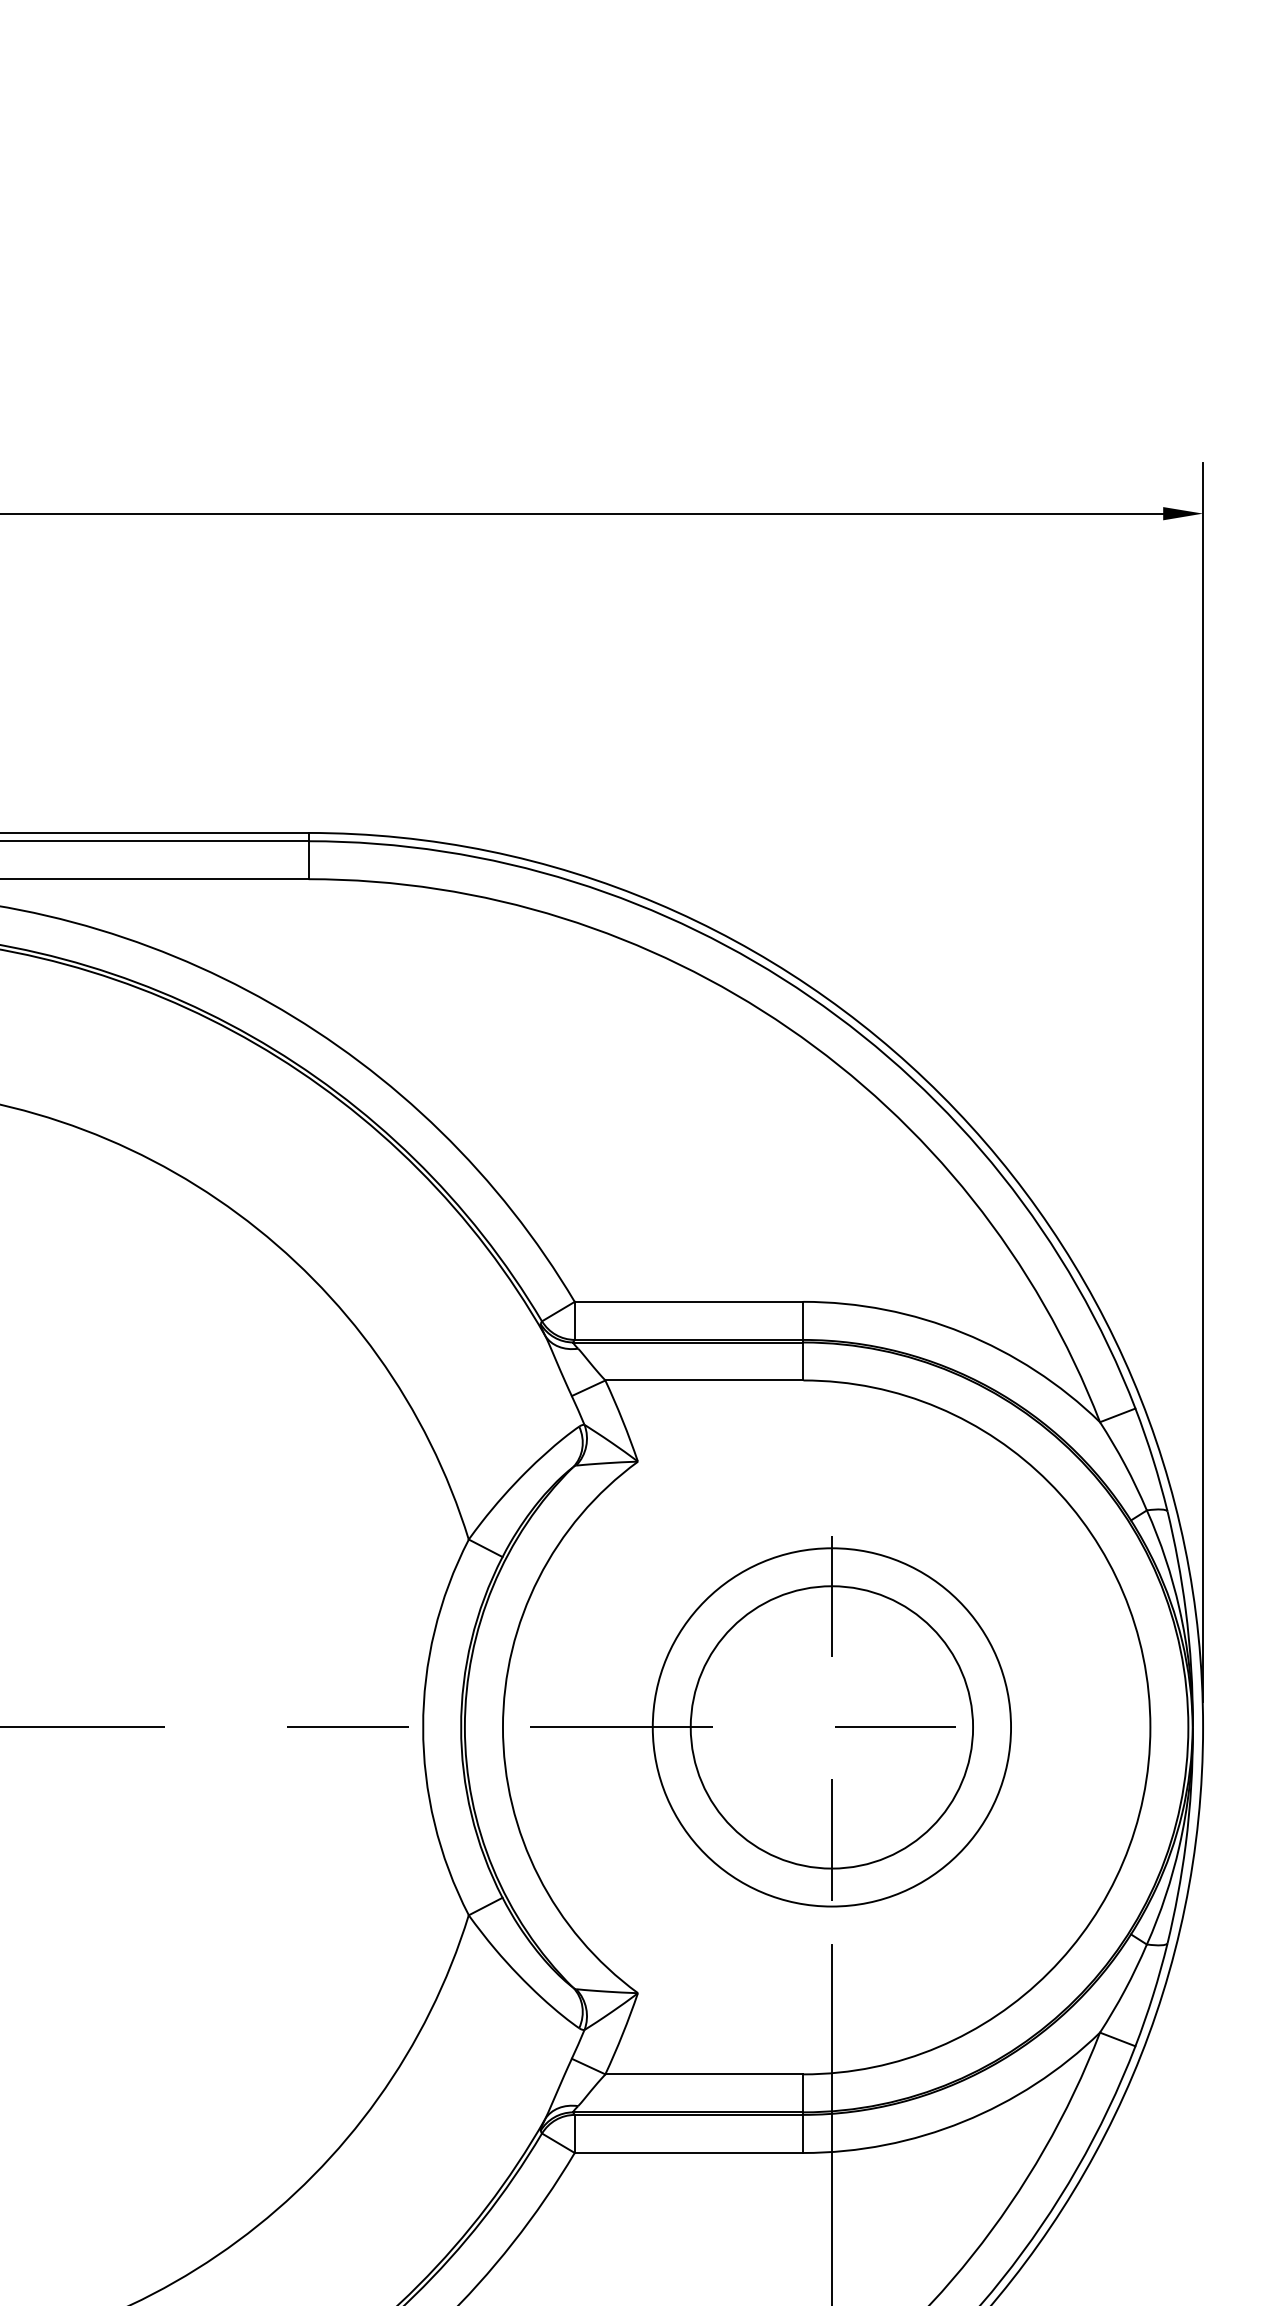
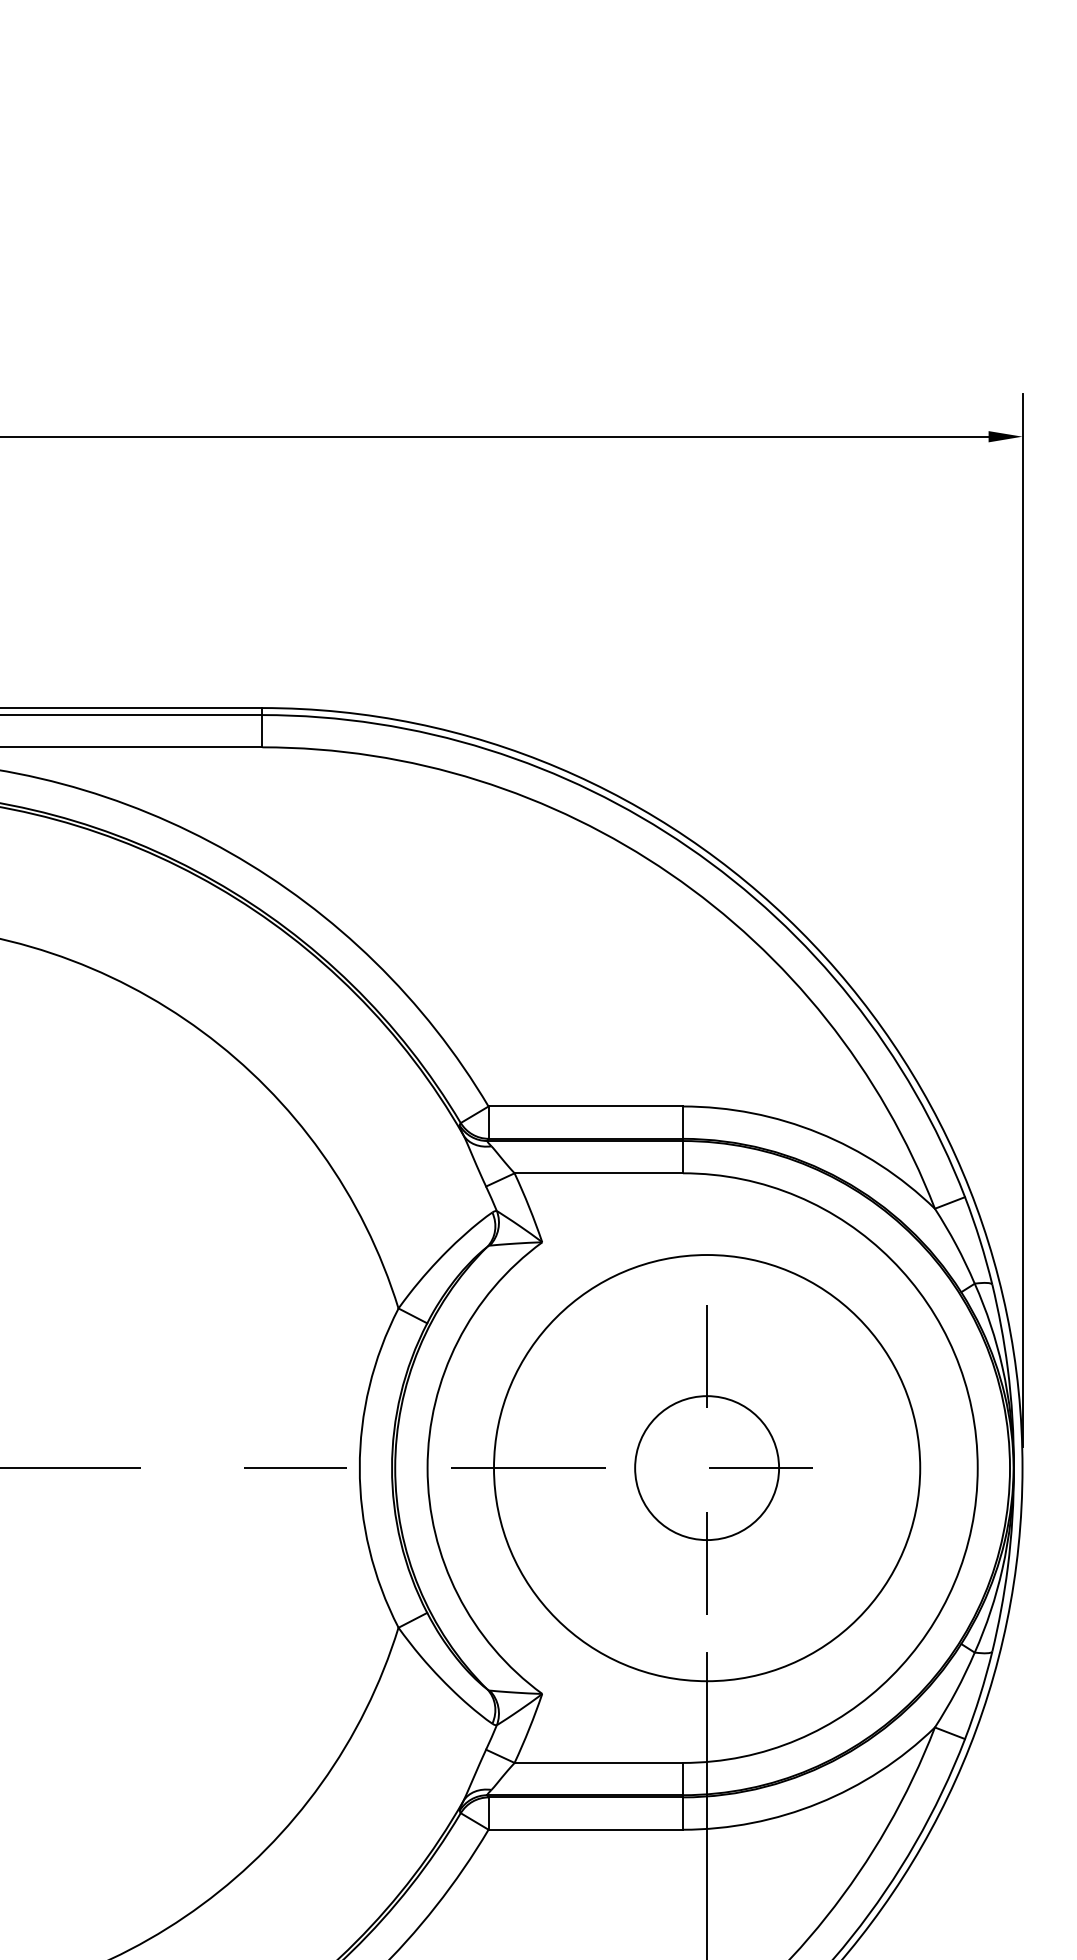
circle: (831, 1726) -> (706, 1467), size x1.4
circle: (832, 1727) -> (707, 1468), size x0.6

